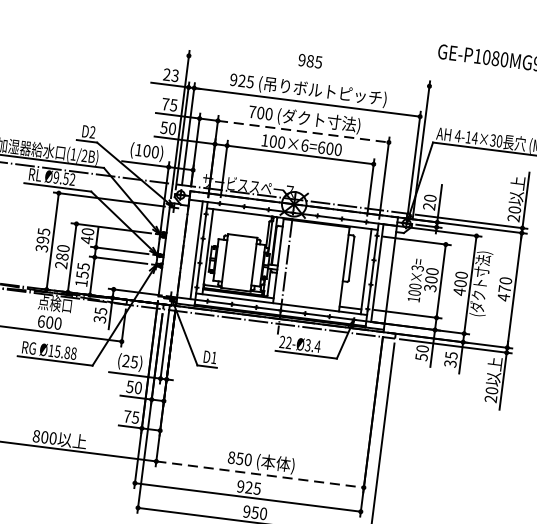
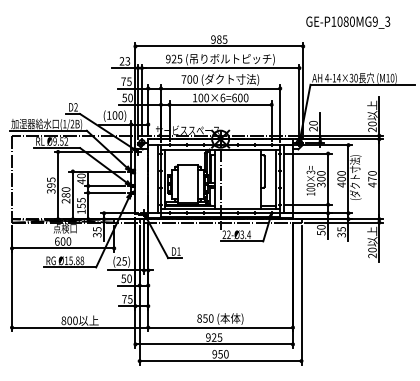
line: (309, 71) -> (219, 46), added
line: (303, 131) -> (220, 88), dashed -> solid
line: (261, 474) -> (221, 327), dashed -> solid

